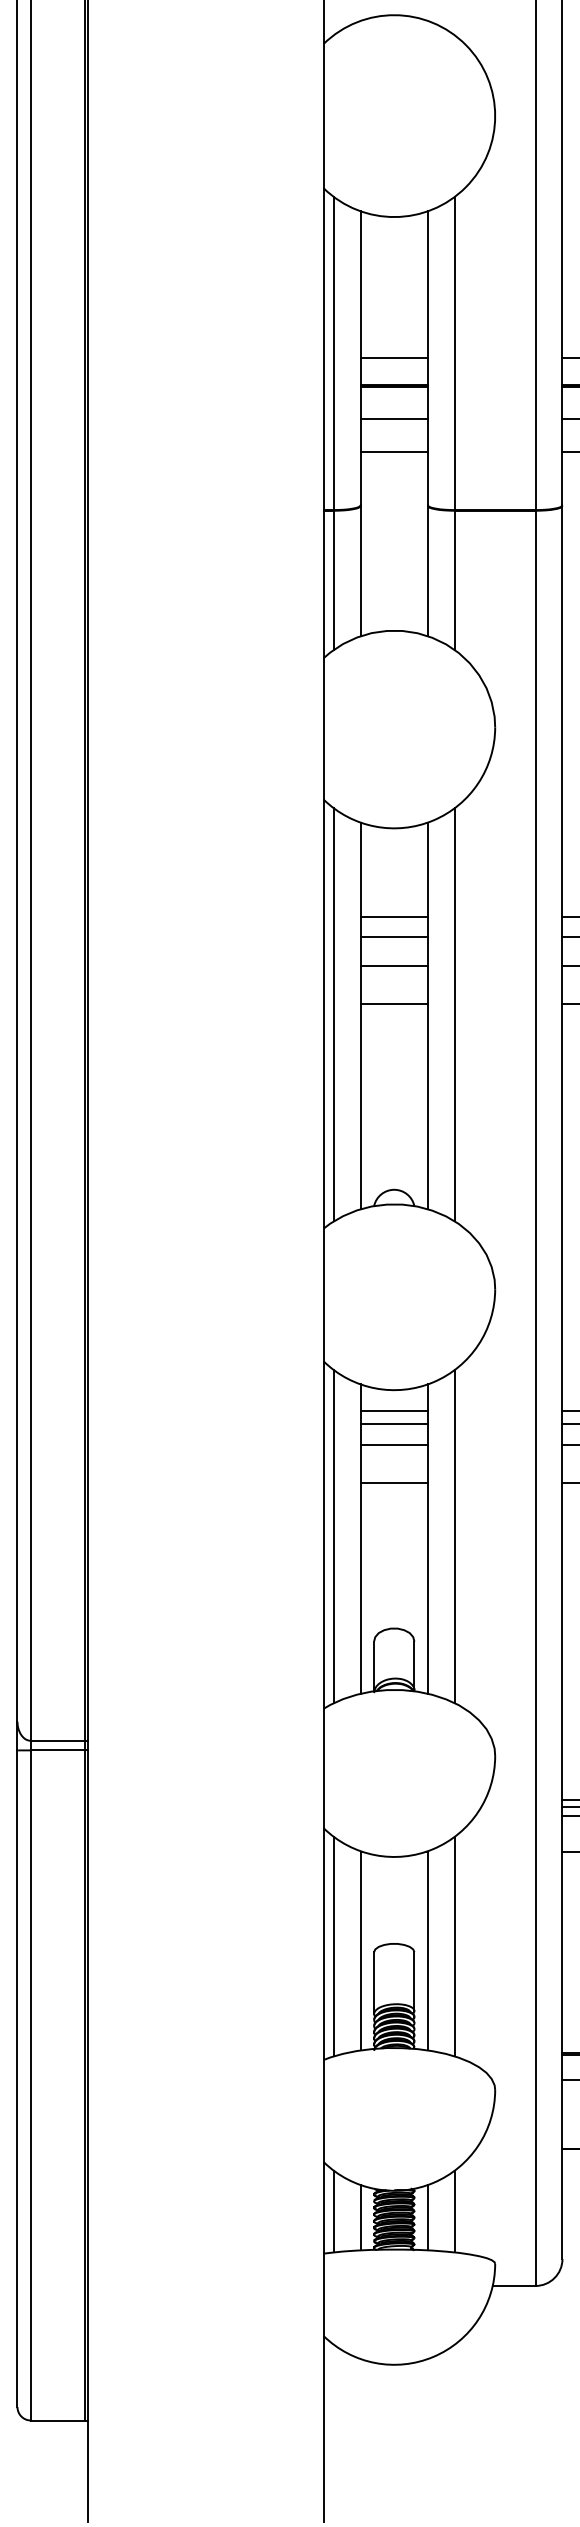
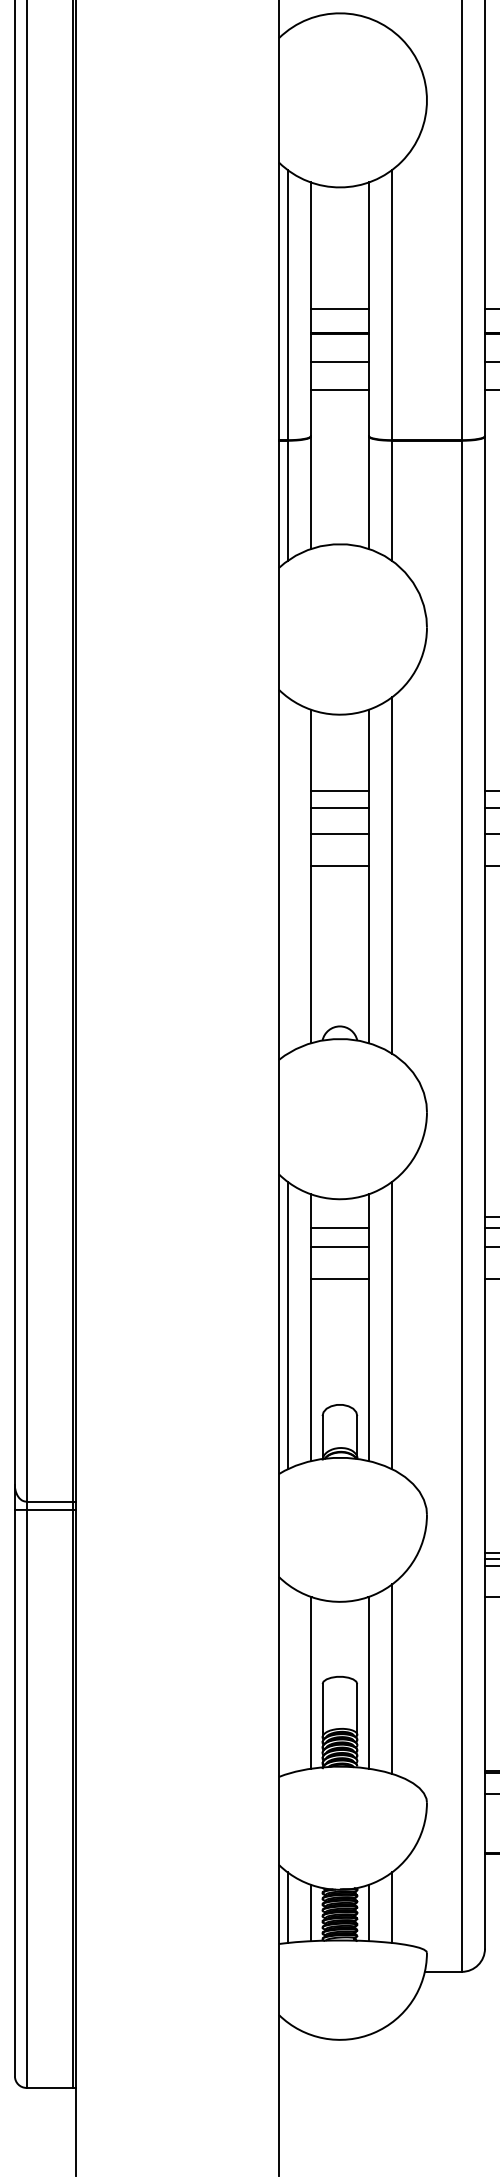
line: (333, 1014) -> (287, 875), removed
line: (393, 1411) -> (339, 1217), removed
line: (333, 1946) -> (287, 1679), removed

